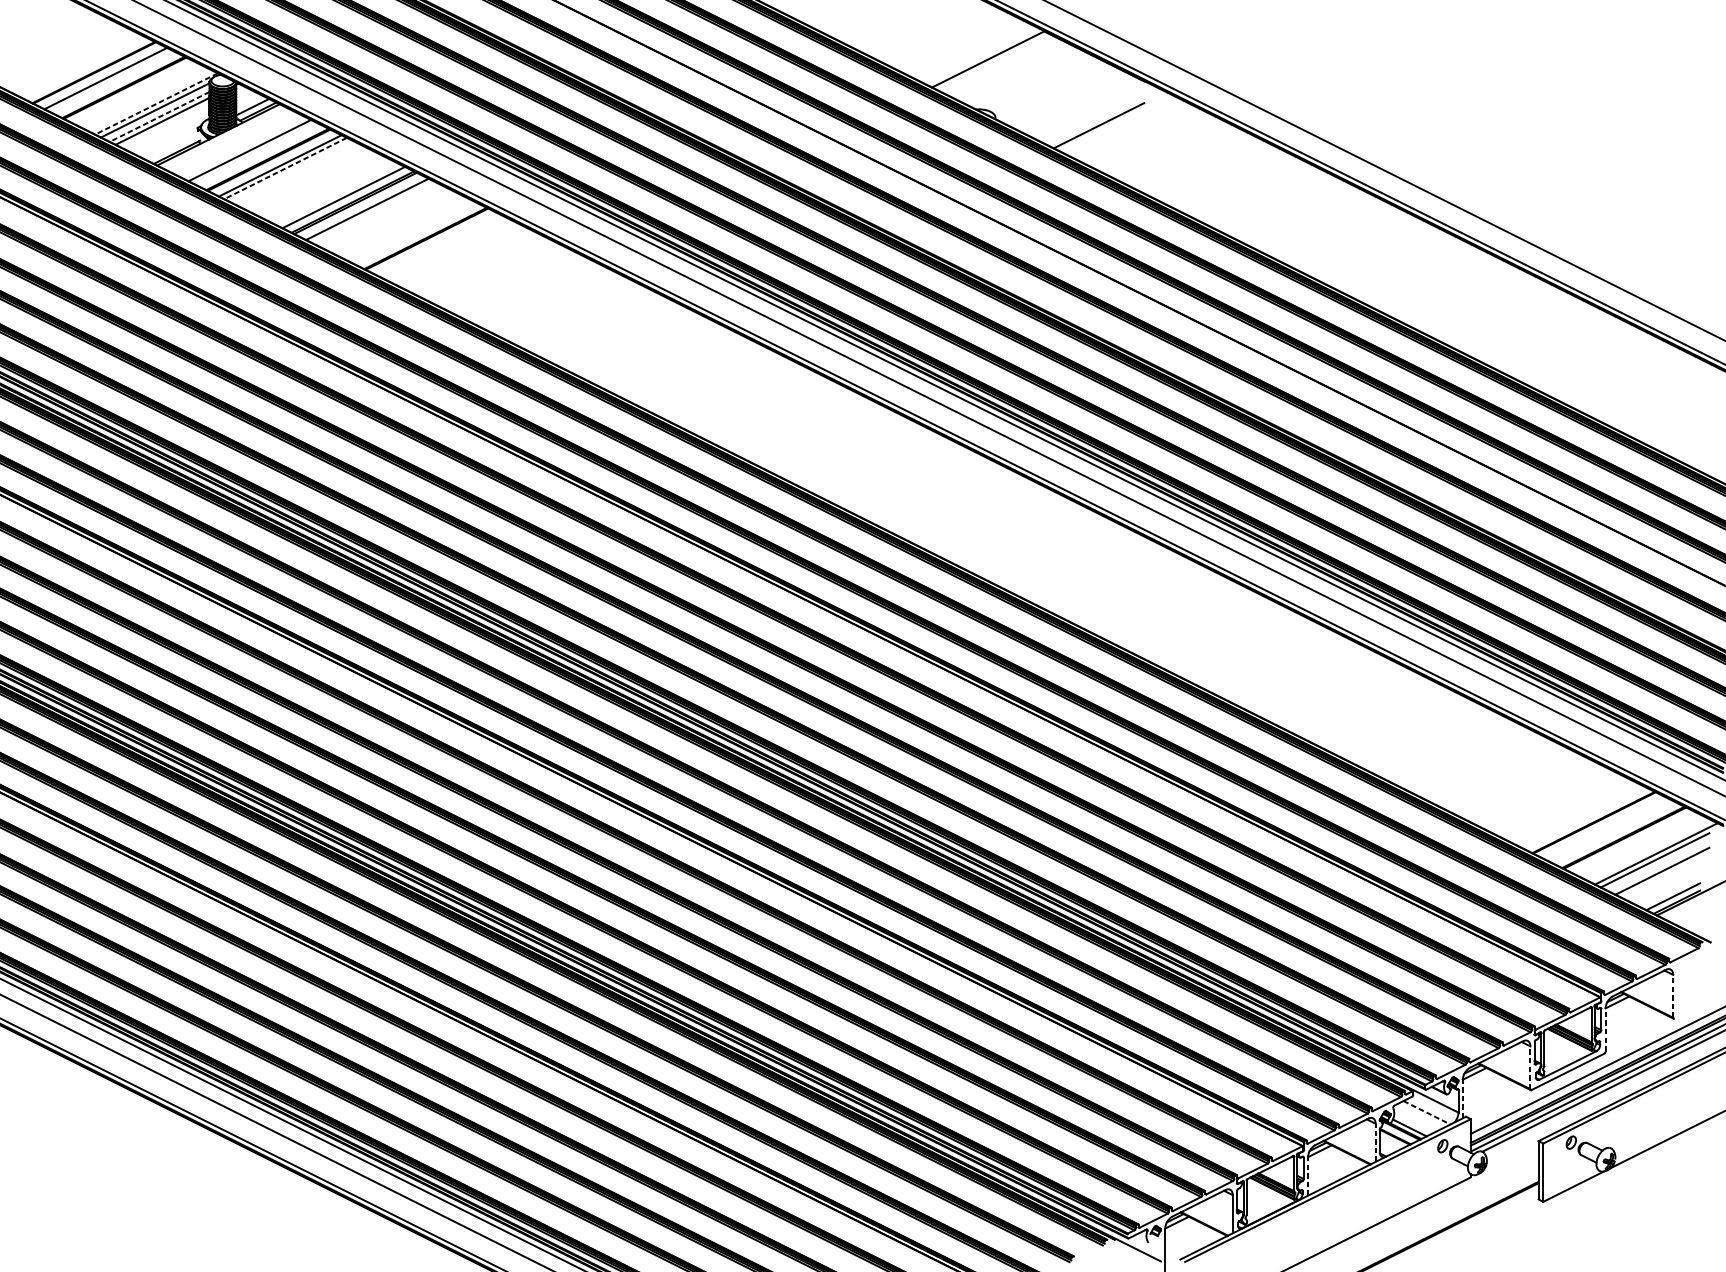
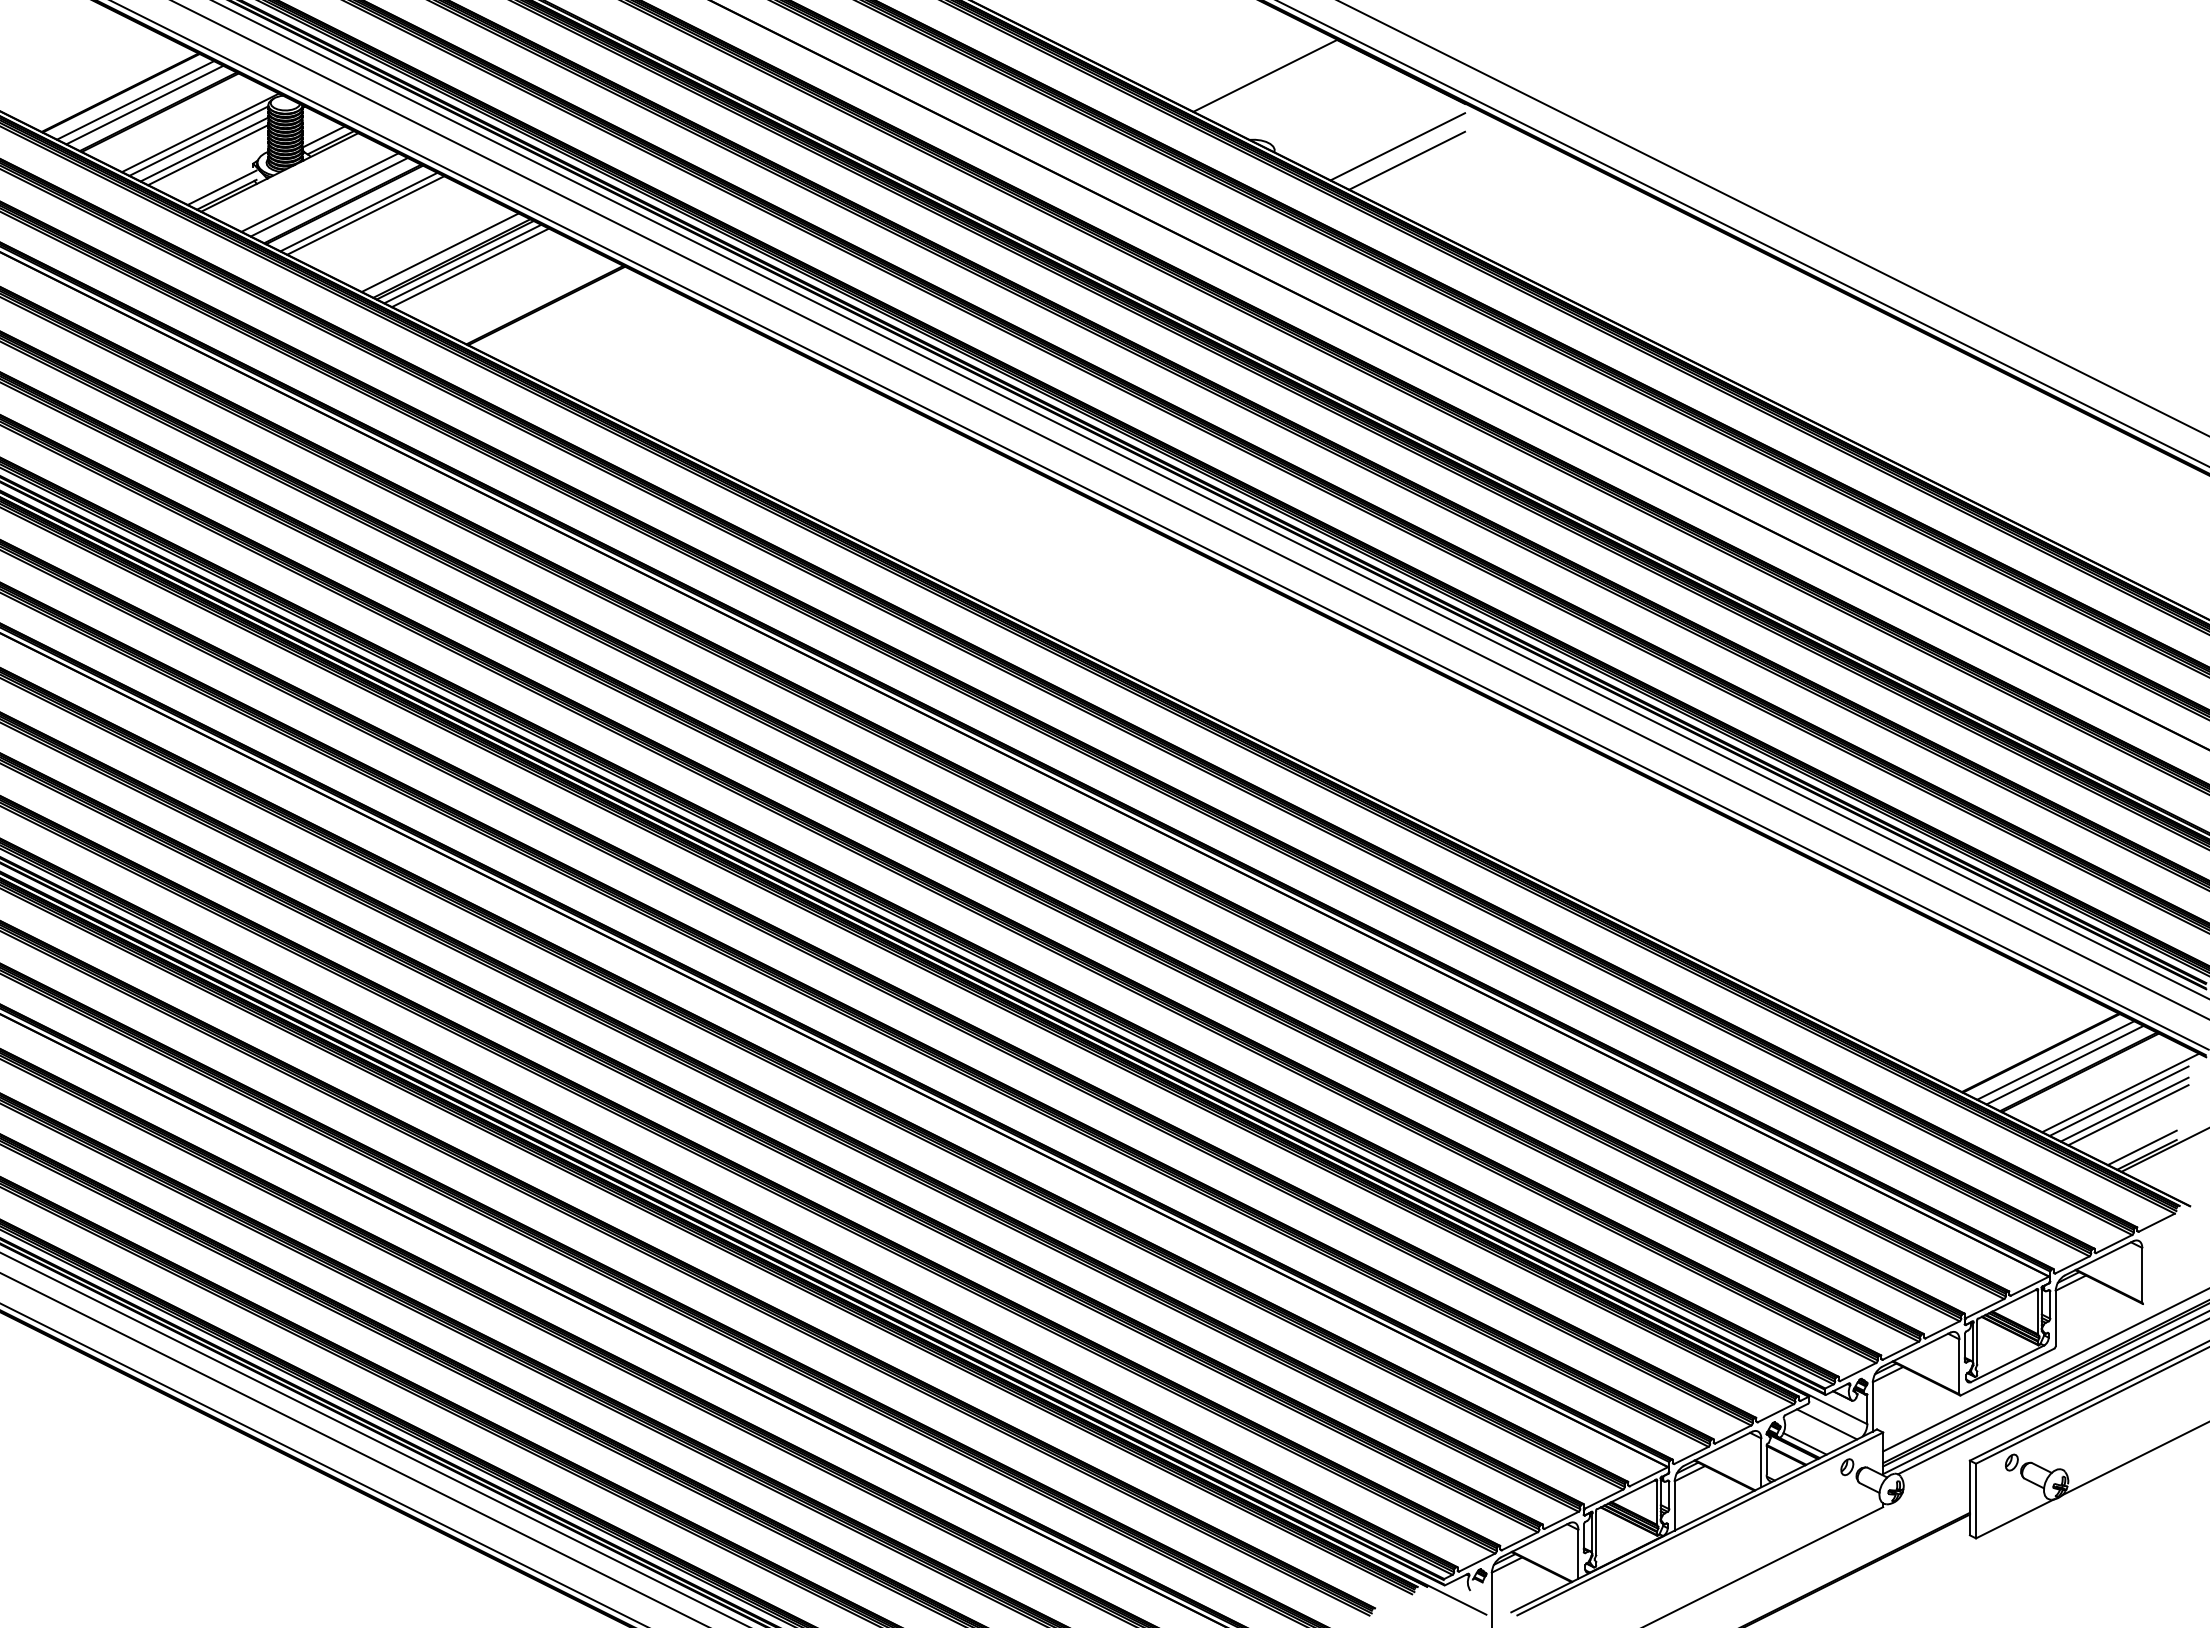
line: (112, 81) -> (144, 104), added
line: (156, 103) -> (200, 132), dashed -> solid
line: (1091, 114) -> (1397, 146), added
line: (159, 116) -> (204, 149), dashed -> solid
line: (172, 146) -> (221, 187), added
line: (256, 154) -> (328, 197), added
line: (285, 168) -> (365, 215), dashed -> solid
line: (361, 206) -> (462, 263), added
line: (1605, 828) -> (2055, 1060), added
line: (1612, 831) -> (2064, 1064), added
line: (1659, 866) -> (2124, 1109), added
line: (1673, 995) -> (2142, 1274), dashed -> solid
line: (1605, 1030) -> (2055, 1318), dashed -> solid
line: (1530, 1067) -> (1959, 1366), dashed -> solid
line: (1462, 1098) -> (1872, 1406), dashed -> solid
line: (1427, 1112) -> (1827, 1424), dashed -> solid
line: (1375, 1142) -> (1761, 1462), dashed -> solid
line: (1307, 1176) -> (1674, 1505), dashed -> solid

